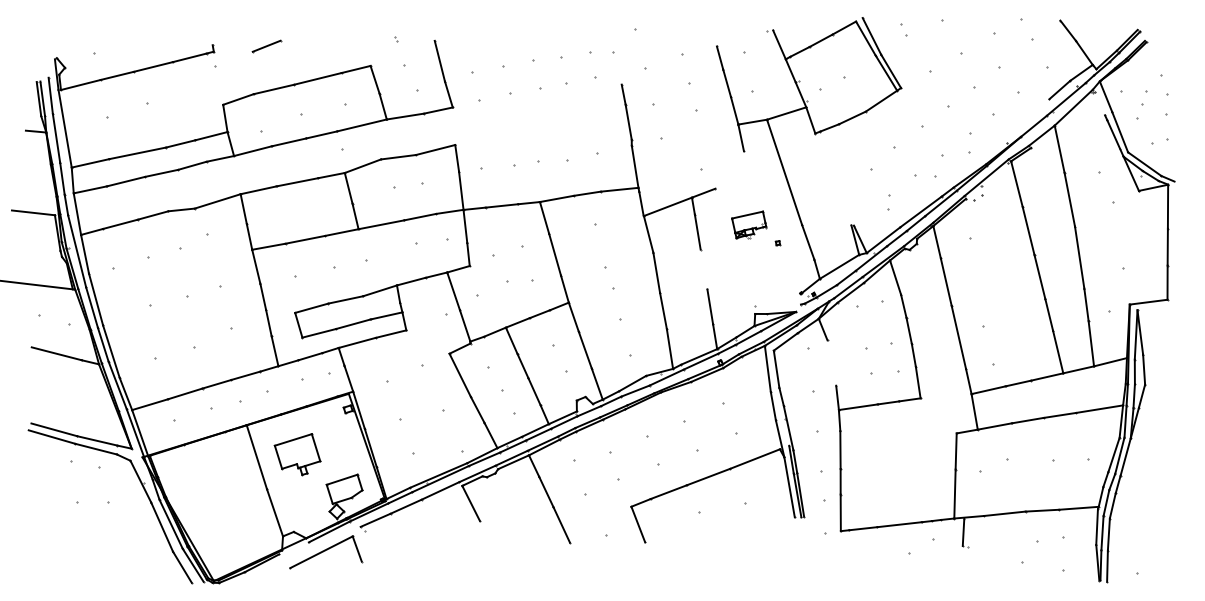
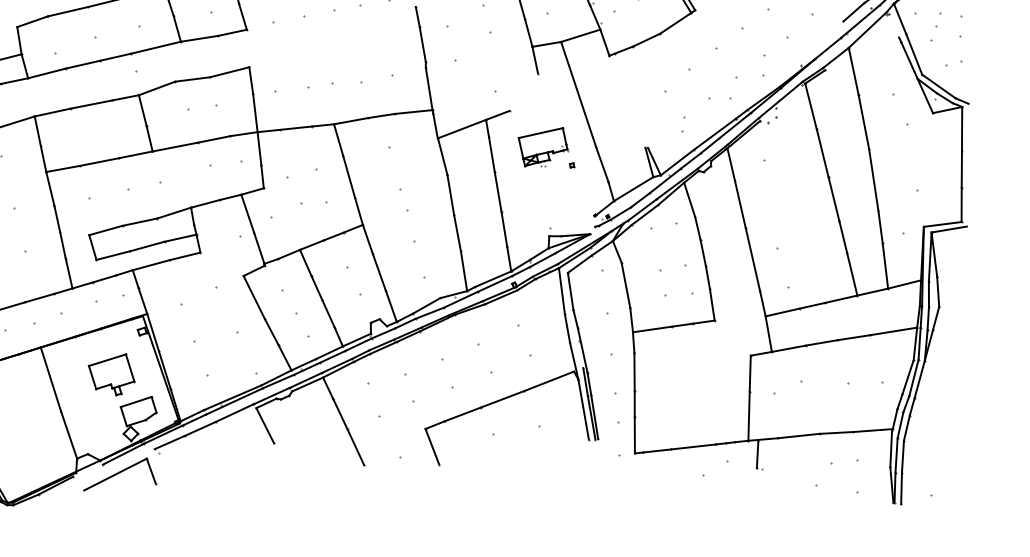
part: (749, 224) -> (543, 146), size x1.43
line: (703, 269) -> (497, 191), added
line: (1154, 307) -> (948, 229), added
line: (831, 362) -> (625, 284), added
part: (297, 454) -> (111, 374), moved

